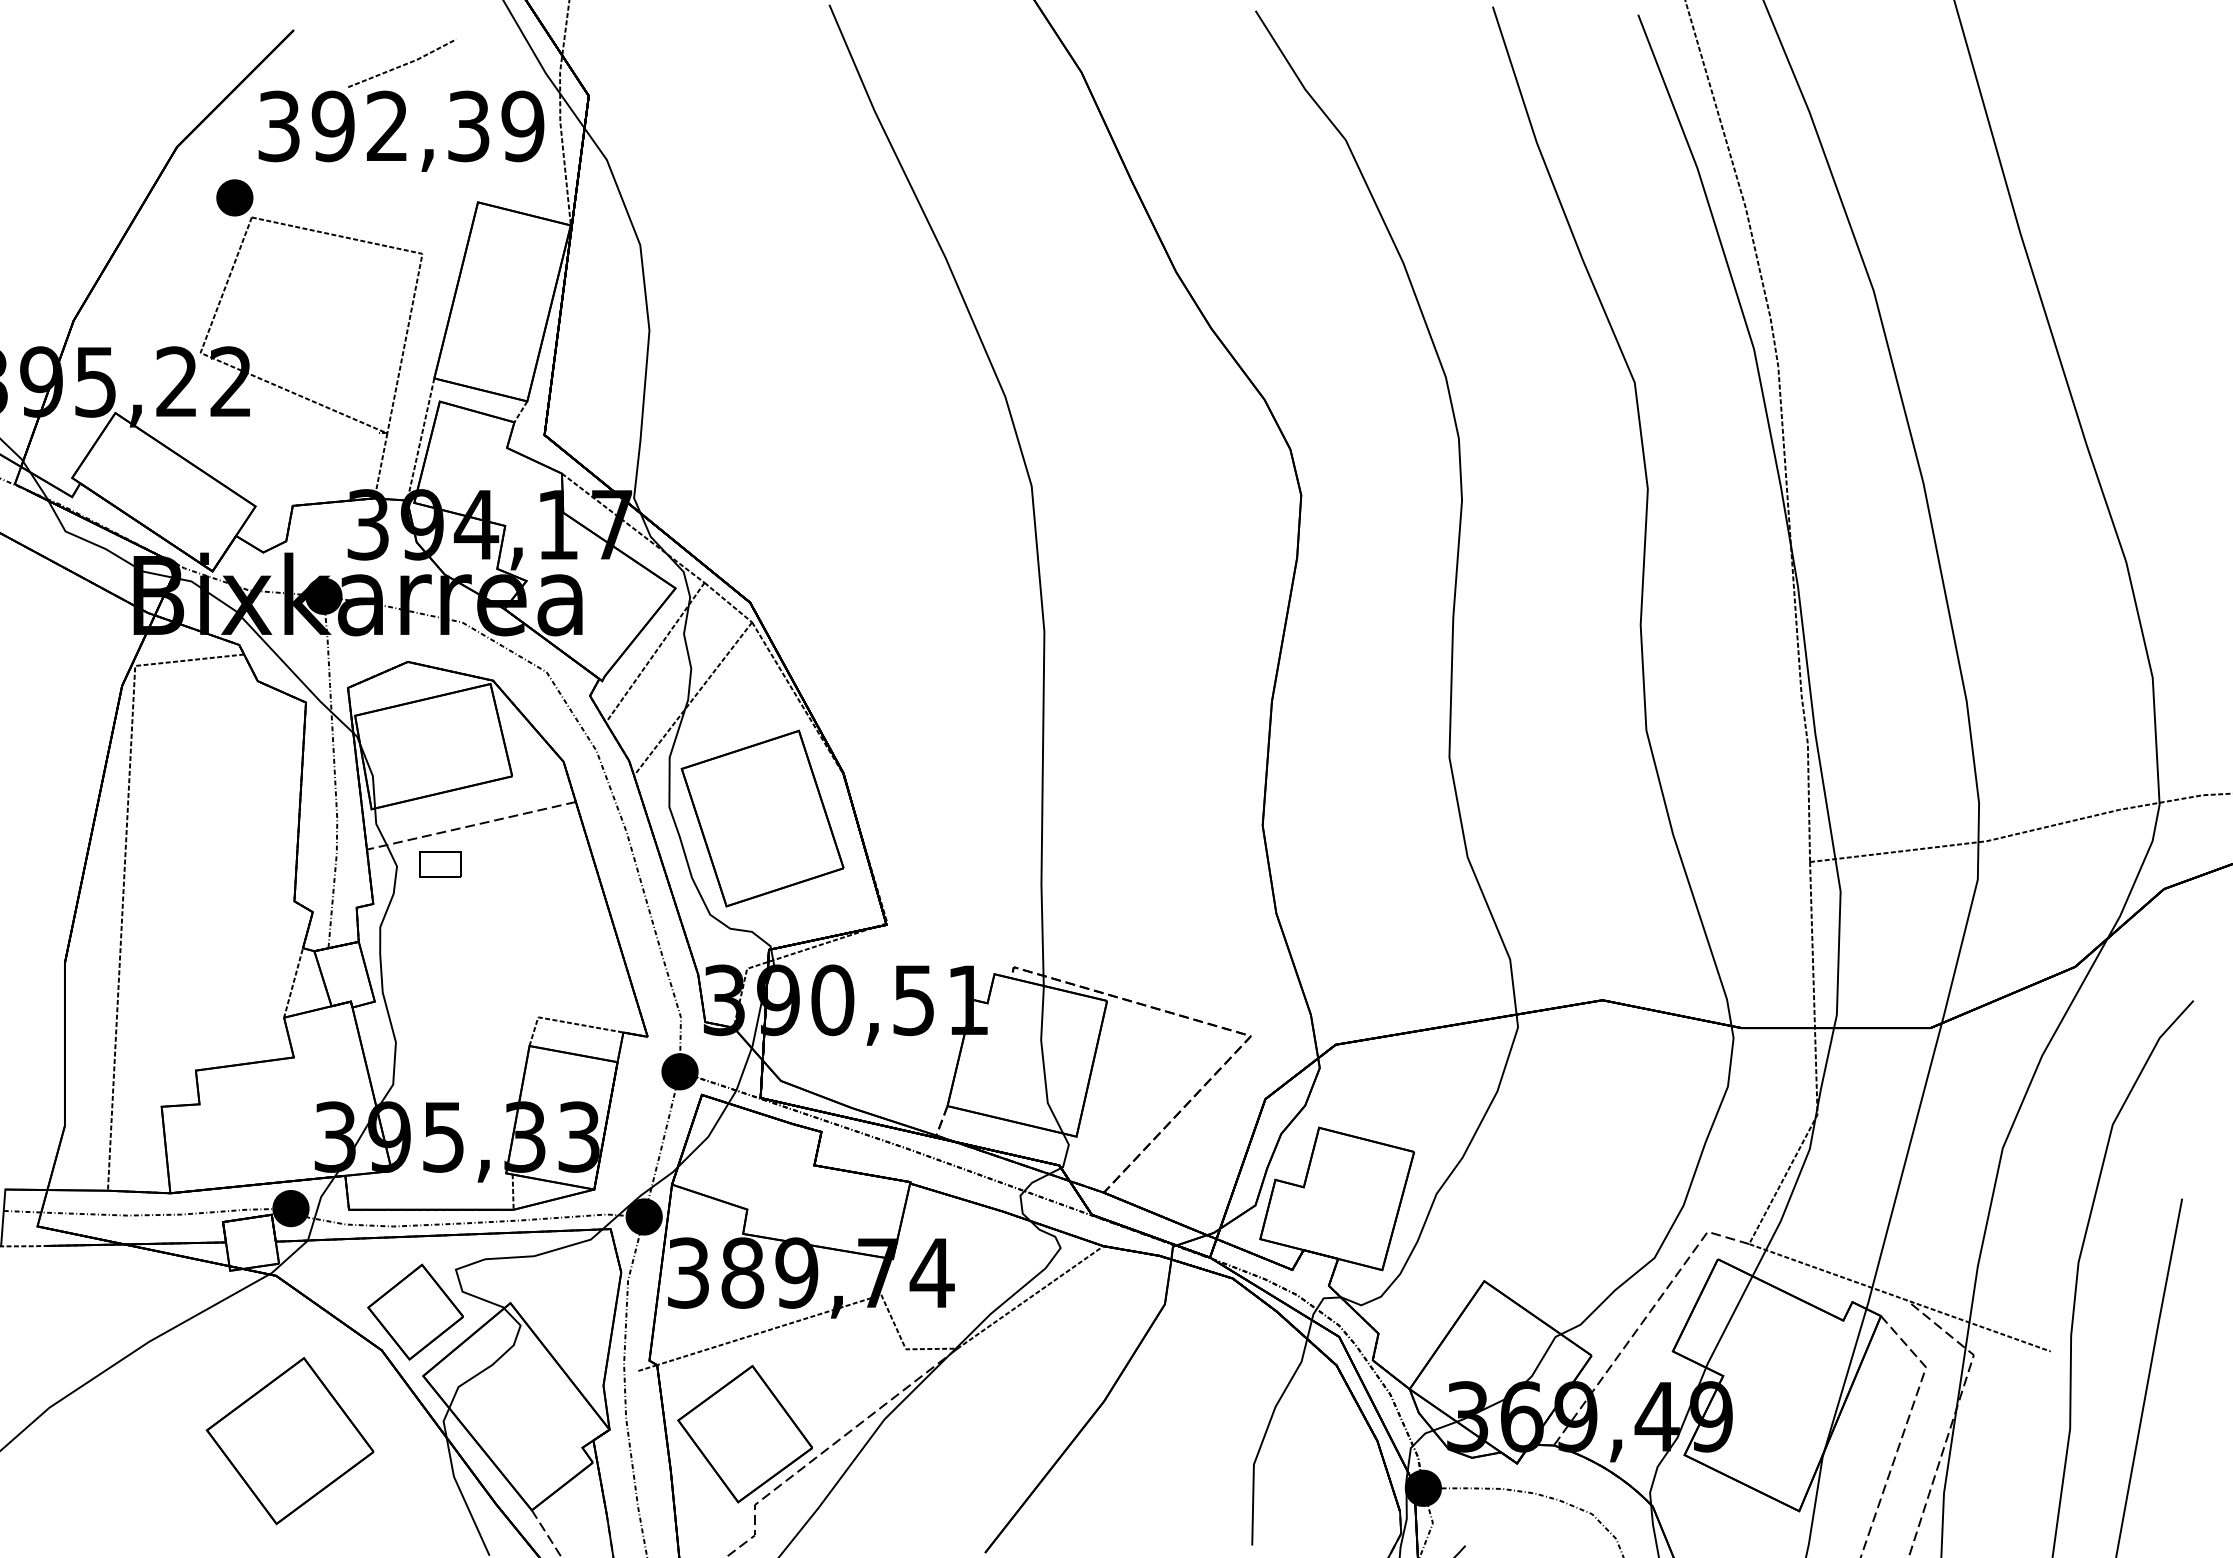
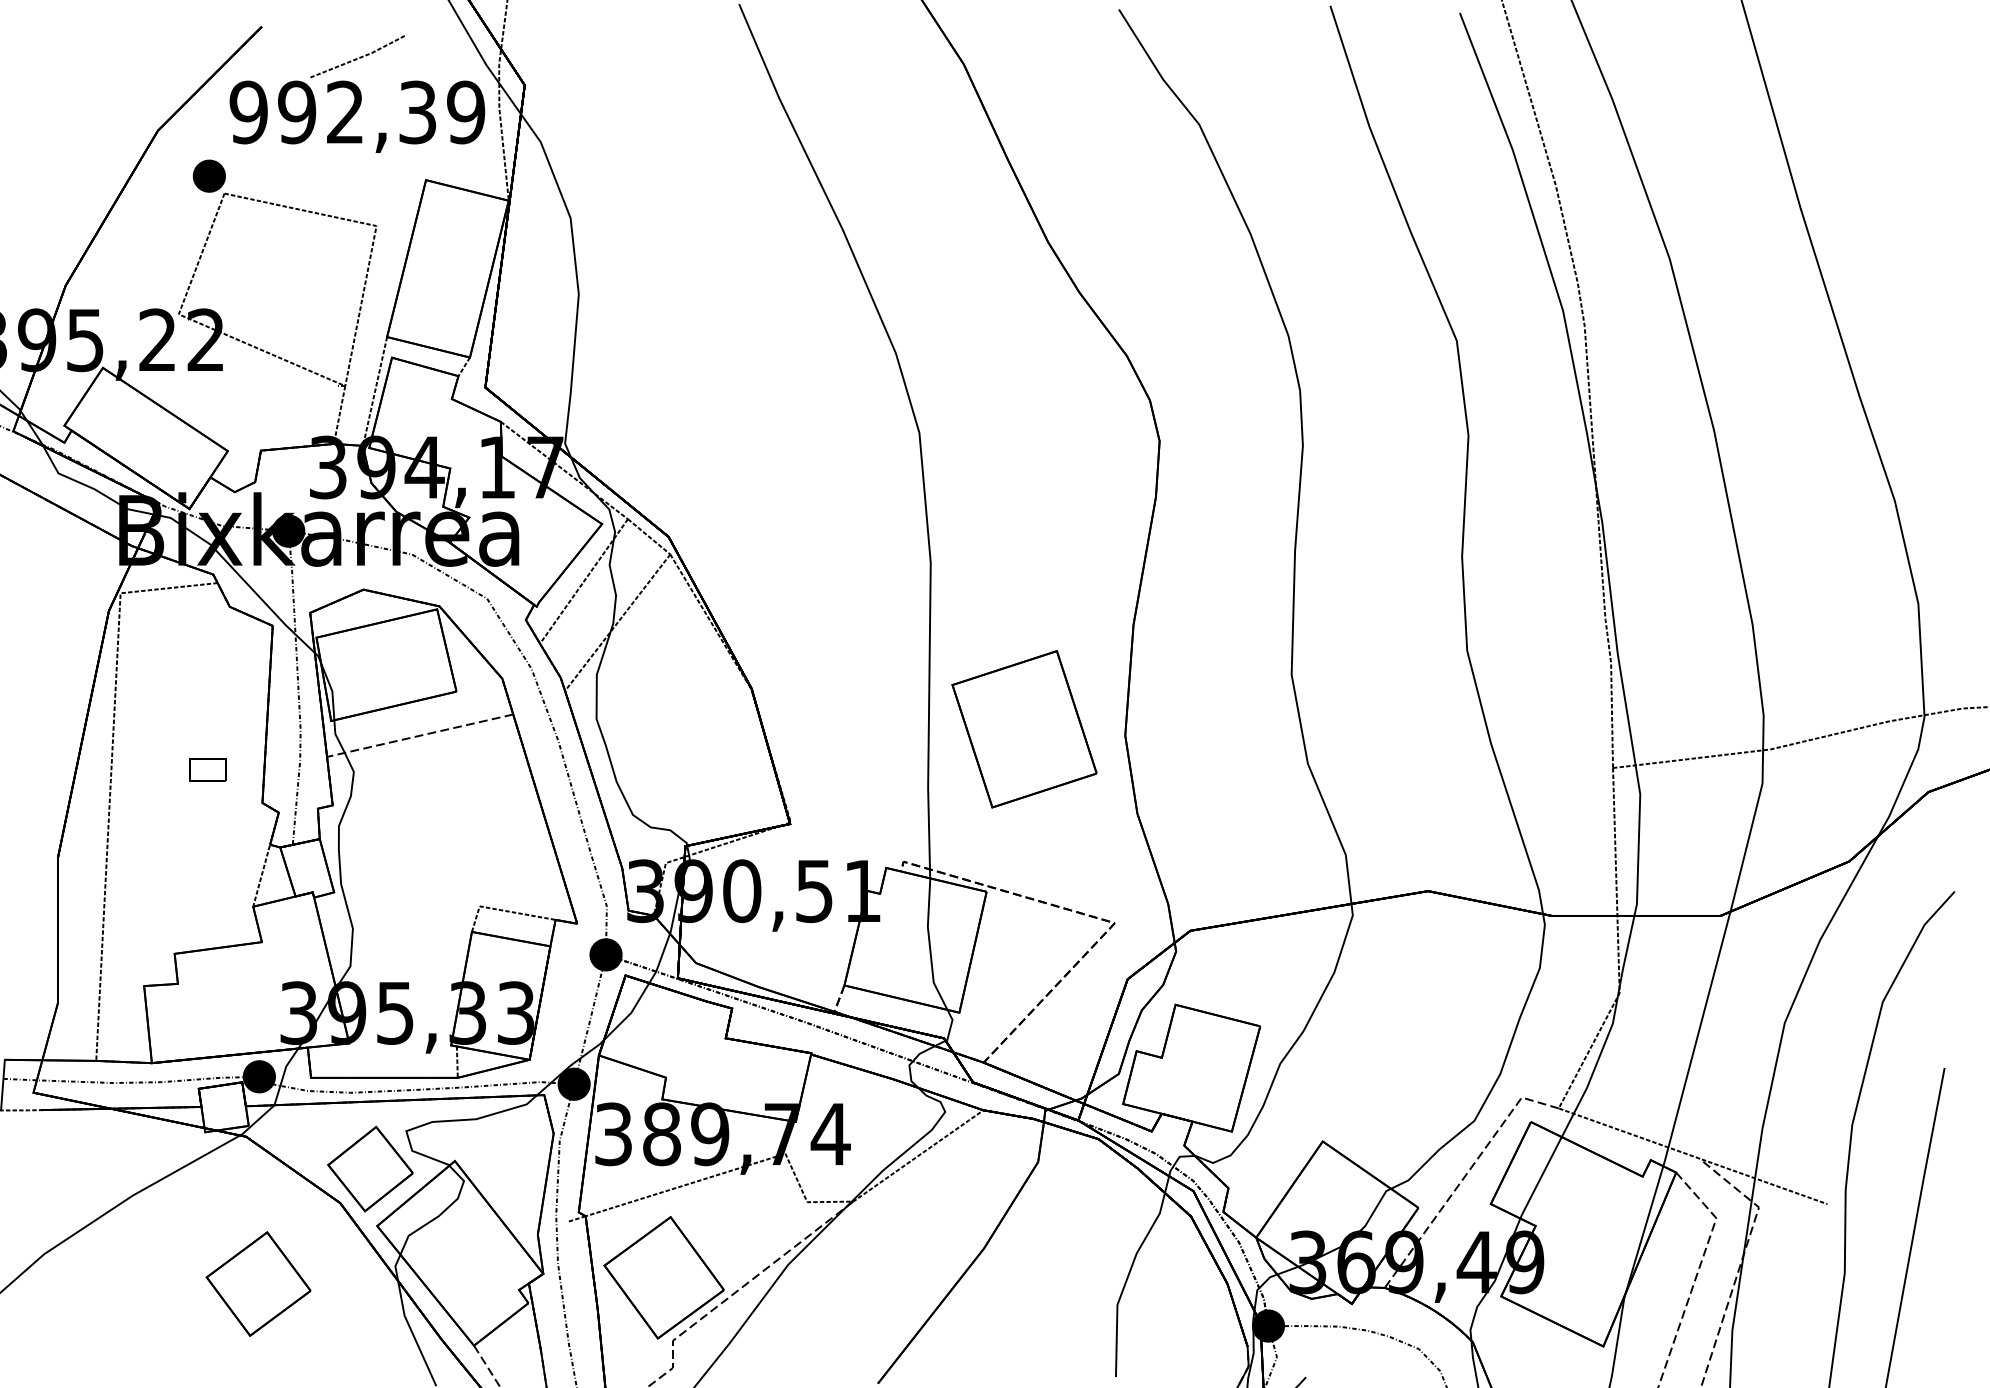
text: (278, 126) -> (248, 112), 392,39 -> 992,39
part: (762, 818) -> (1024, 729), moved
part: (440, 864) -> (208, 770), moved
part: (289, 1441) -> (258, 1284), size x0.7

